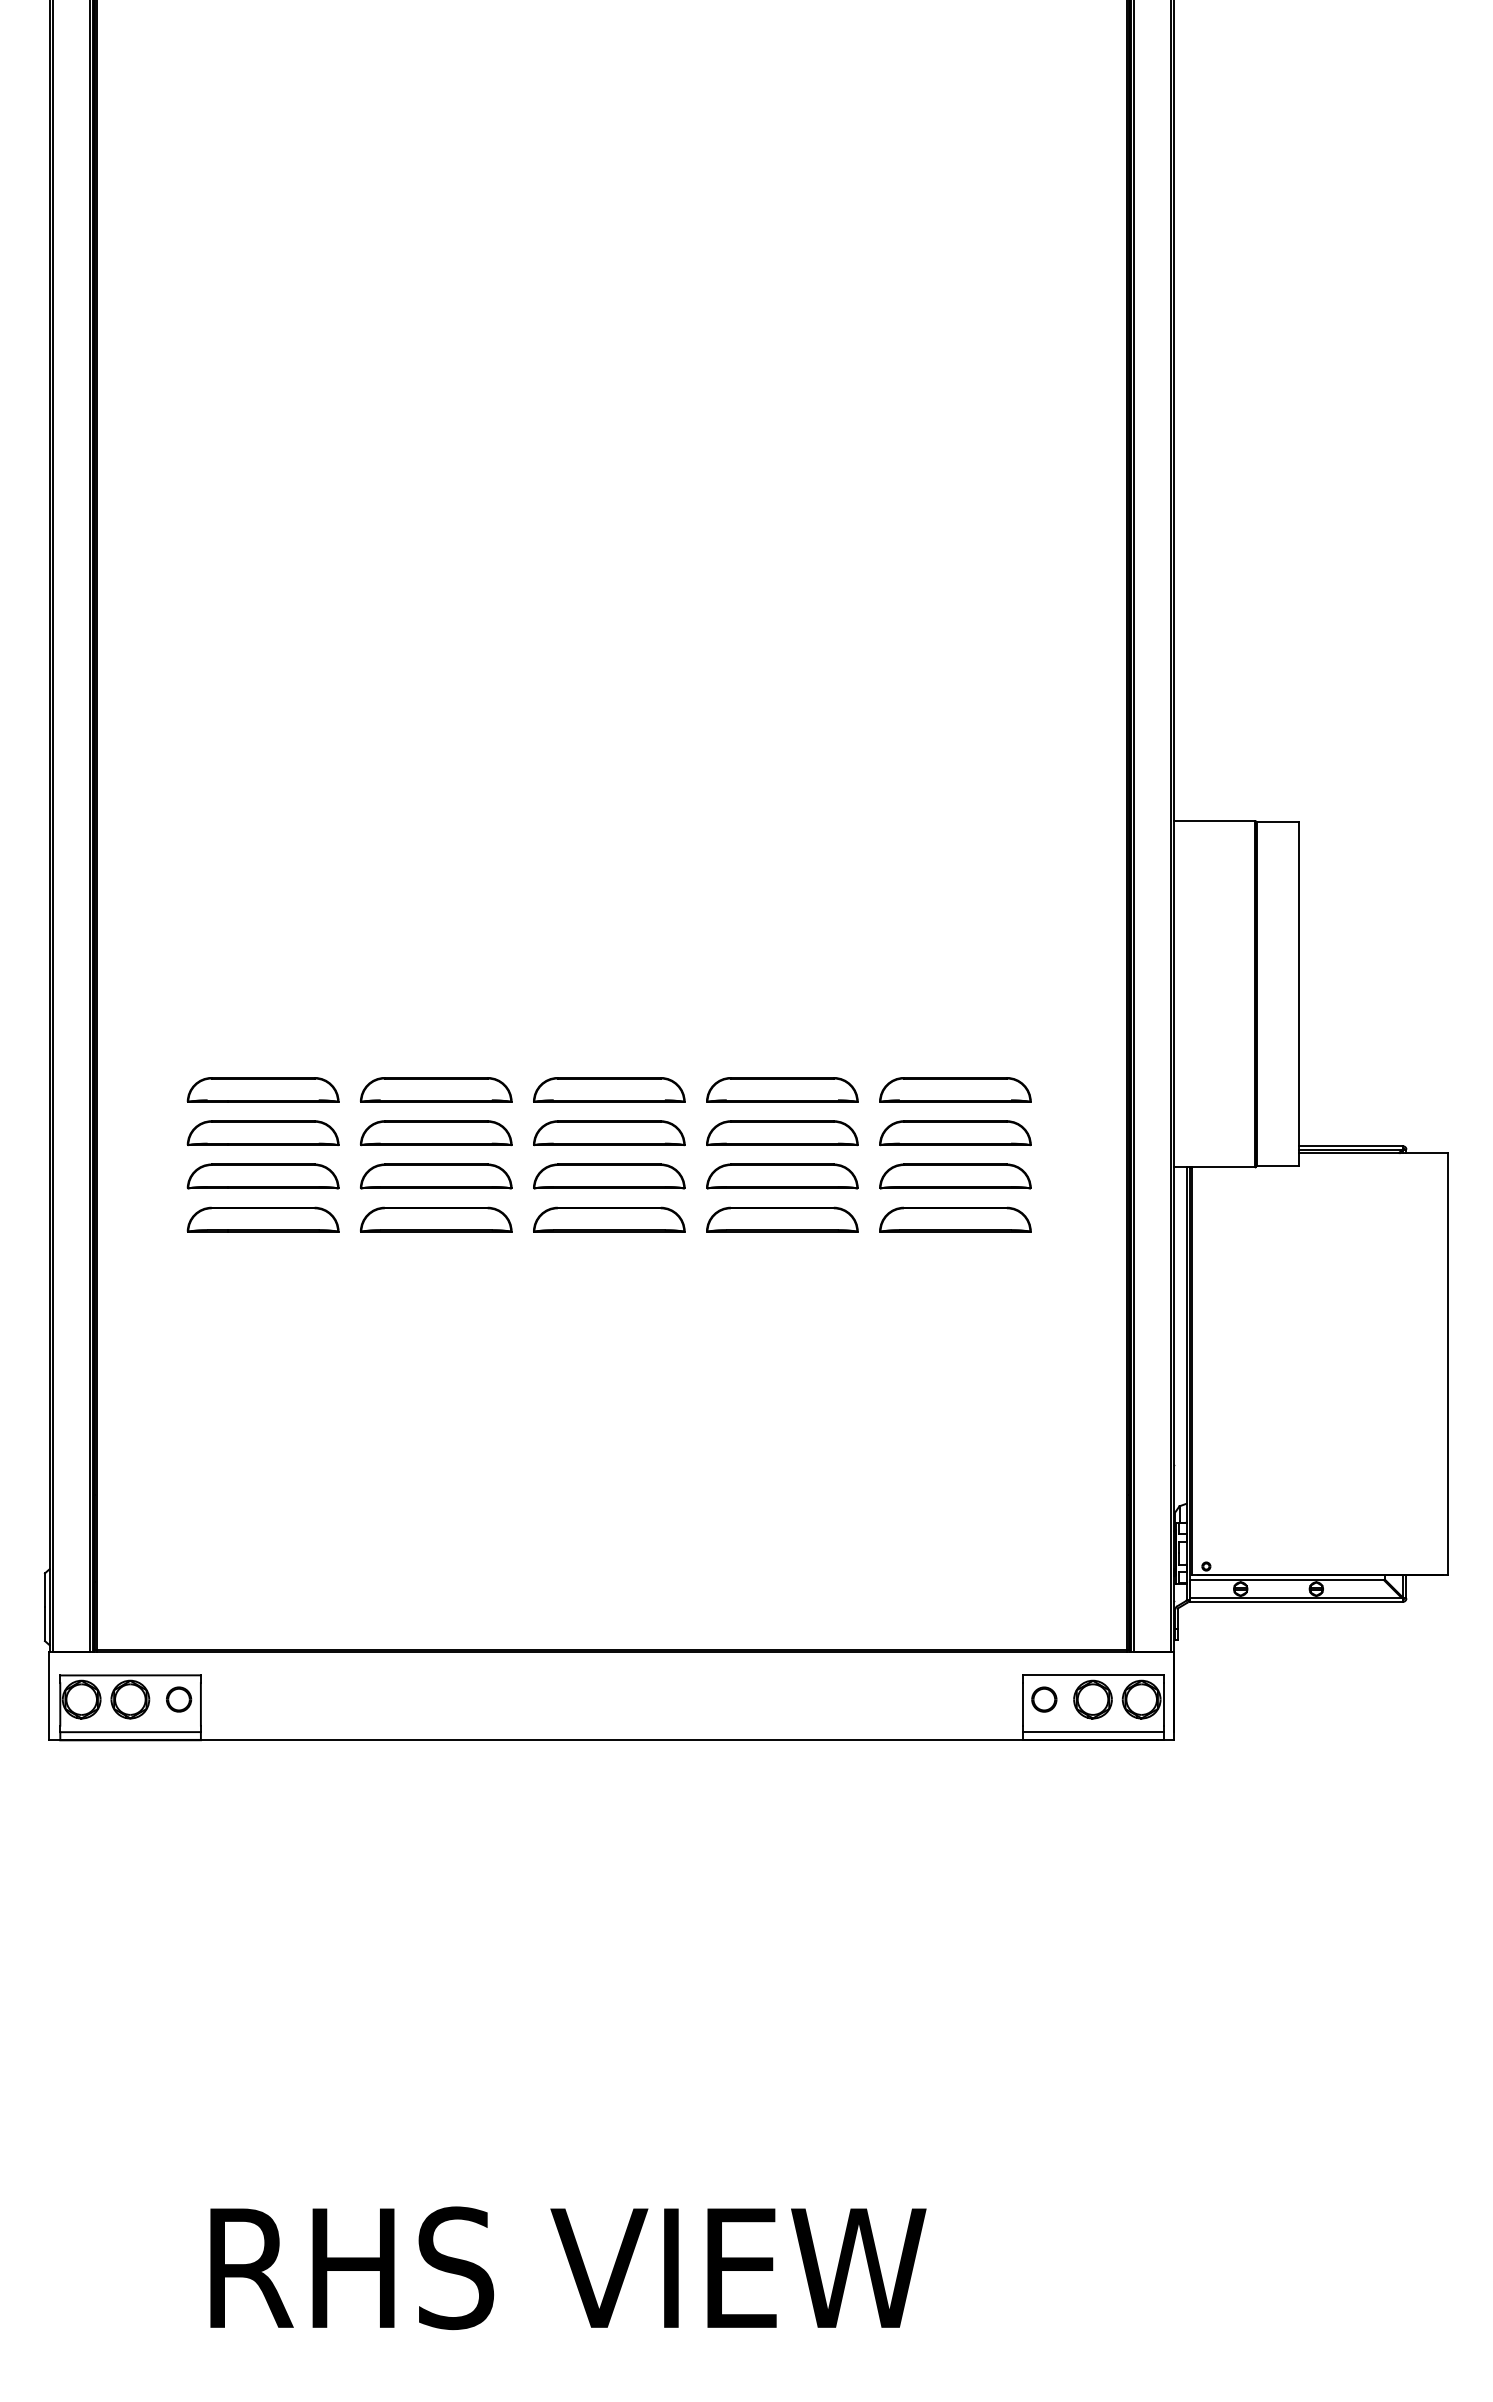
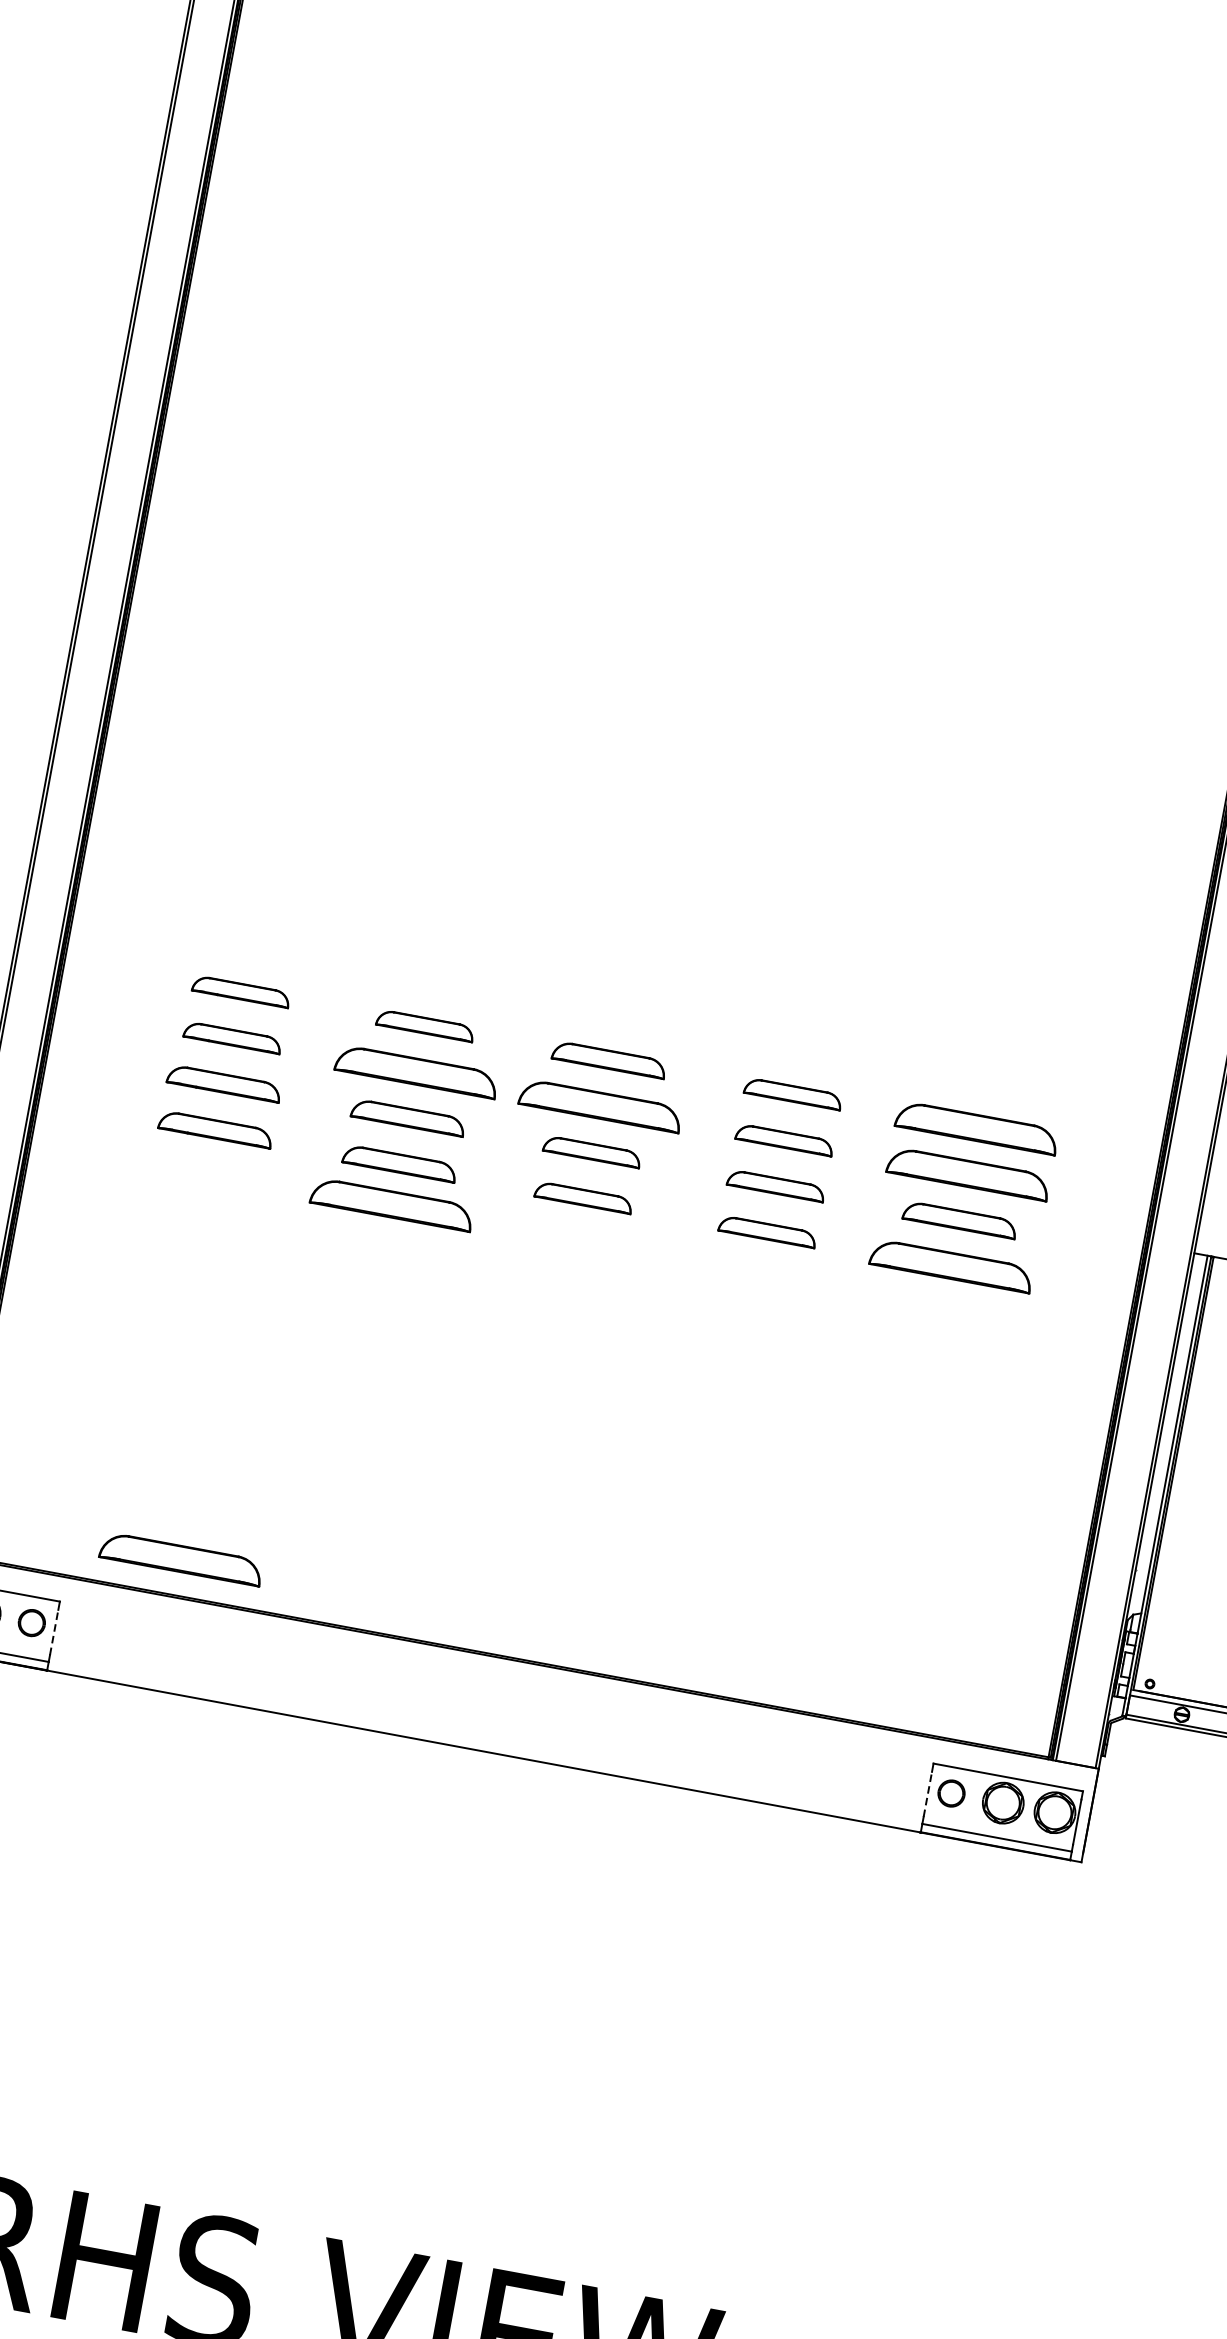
part: (262, 1089) -> (240, 991), size x0.6
part: (436, 1089) -> (425, 1025), size x0.6
part: (609, 1089) -> (609, 1059), size x0.7
part: (782, 1089) -> (793, 1093), size x0.6
part: (262, 1133) -> (232, 1037), size x0.6
part: (782, 1133) -> (784, 1140), size x0.6
part: (262, 1176) -> (223, 1083), size x0.7
part: (436, 1176) -> (408, 1117), size x0.7
part: (609, 1176) -> (592, 1151), size x0.6
part: (782, 1176) -> (776, 1186), size x0.6
part: (955, 1176) -> (960, 1220), size x0.7
part: (262, 1219) -> (215, 1129), size x0.7
part: (436, 1219) -> (400, 1163), size x0.7
part: (609, 1219) -> (583, 1197), size x0.6
part: (782, 1219) -> (767, 1231), size x0.6
part: (436, 1258) -> (392, 1205), added
part: (304, 1616) -> (181, 1559), added
line: (200, 1703) -> (53, 1631), solid -> dashed
line: (1022, 1703) -> (927, 1793), solid -> dashed

